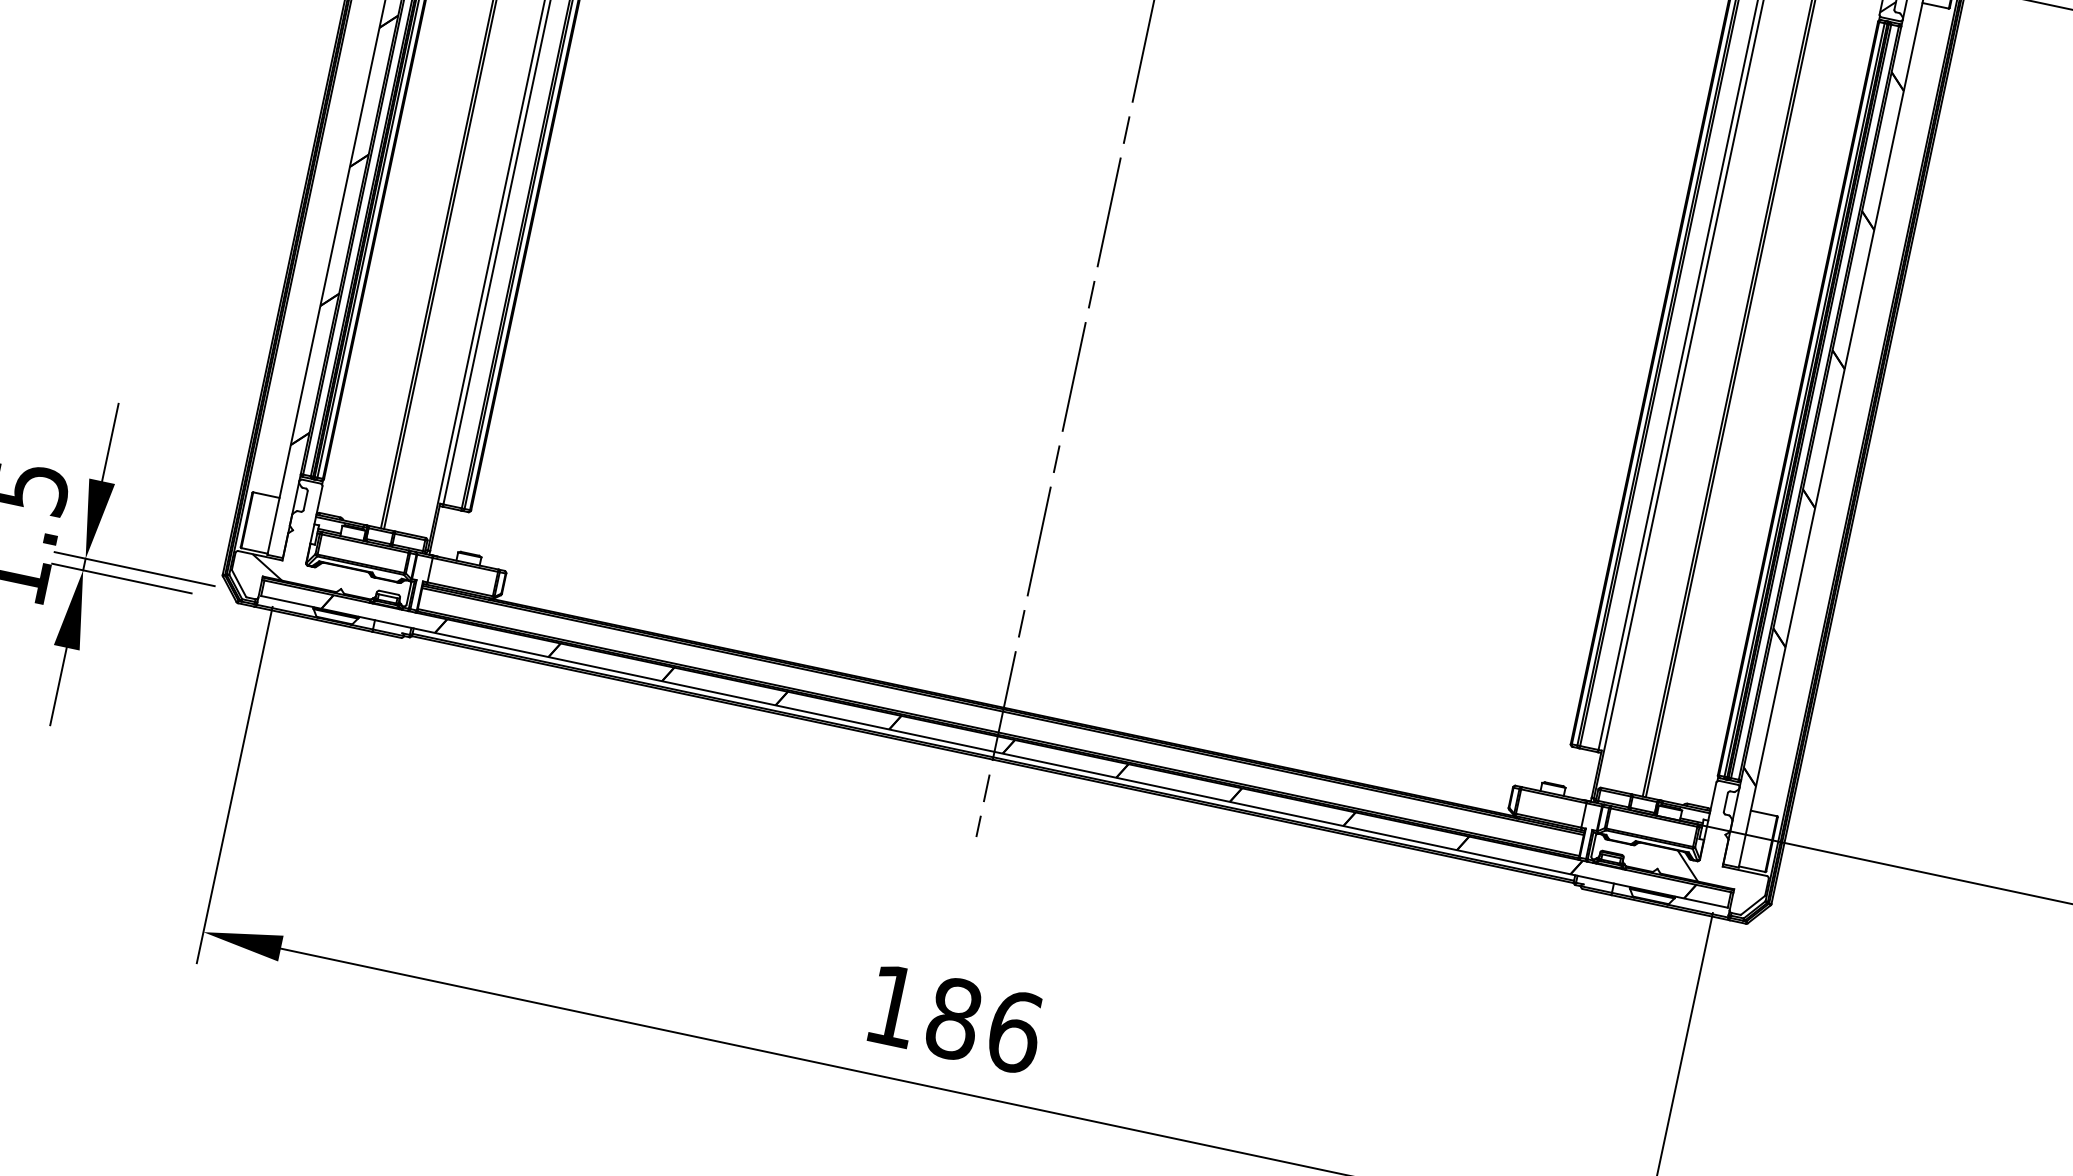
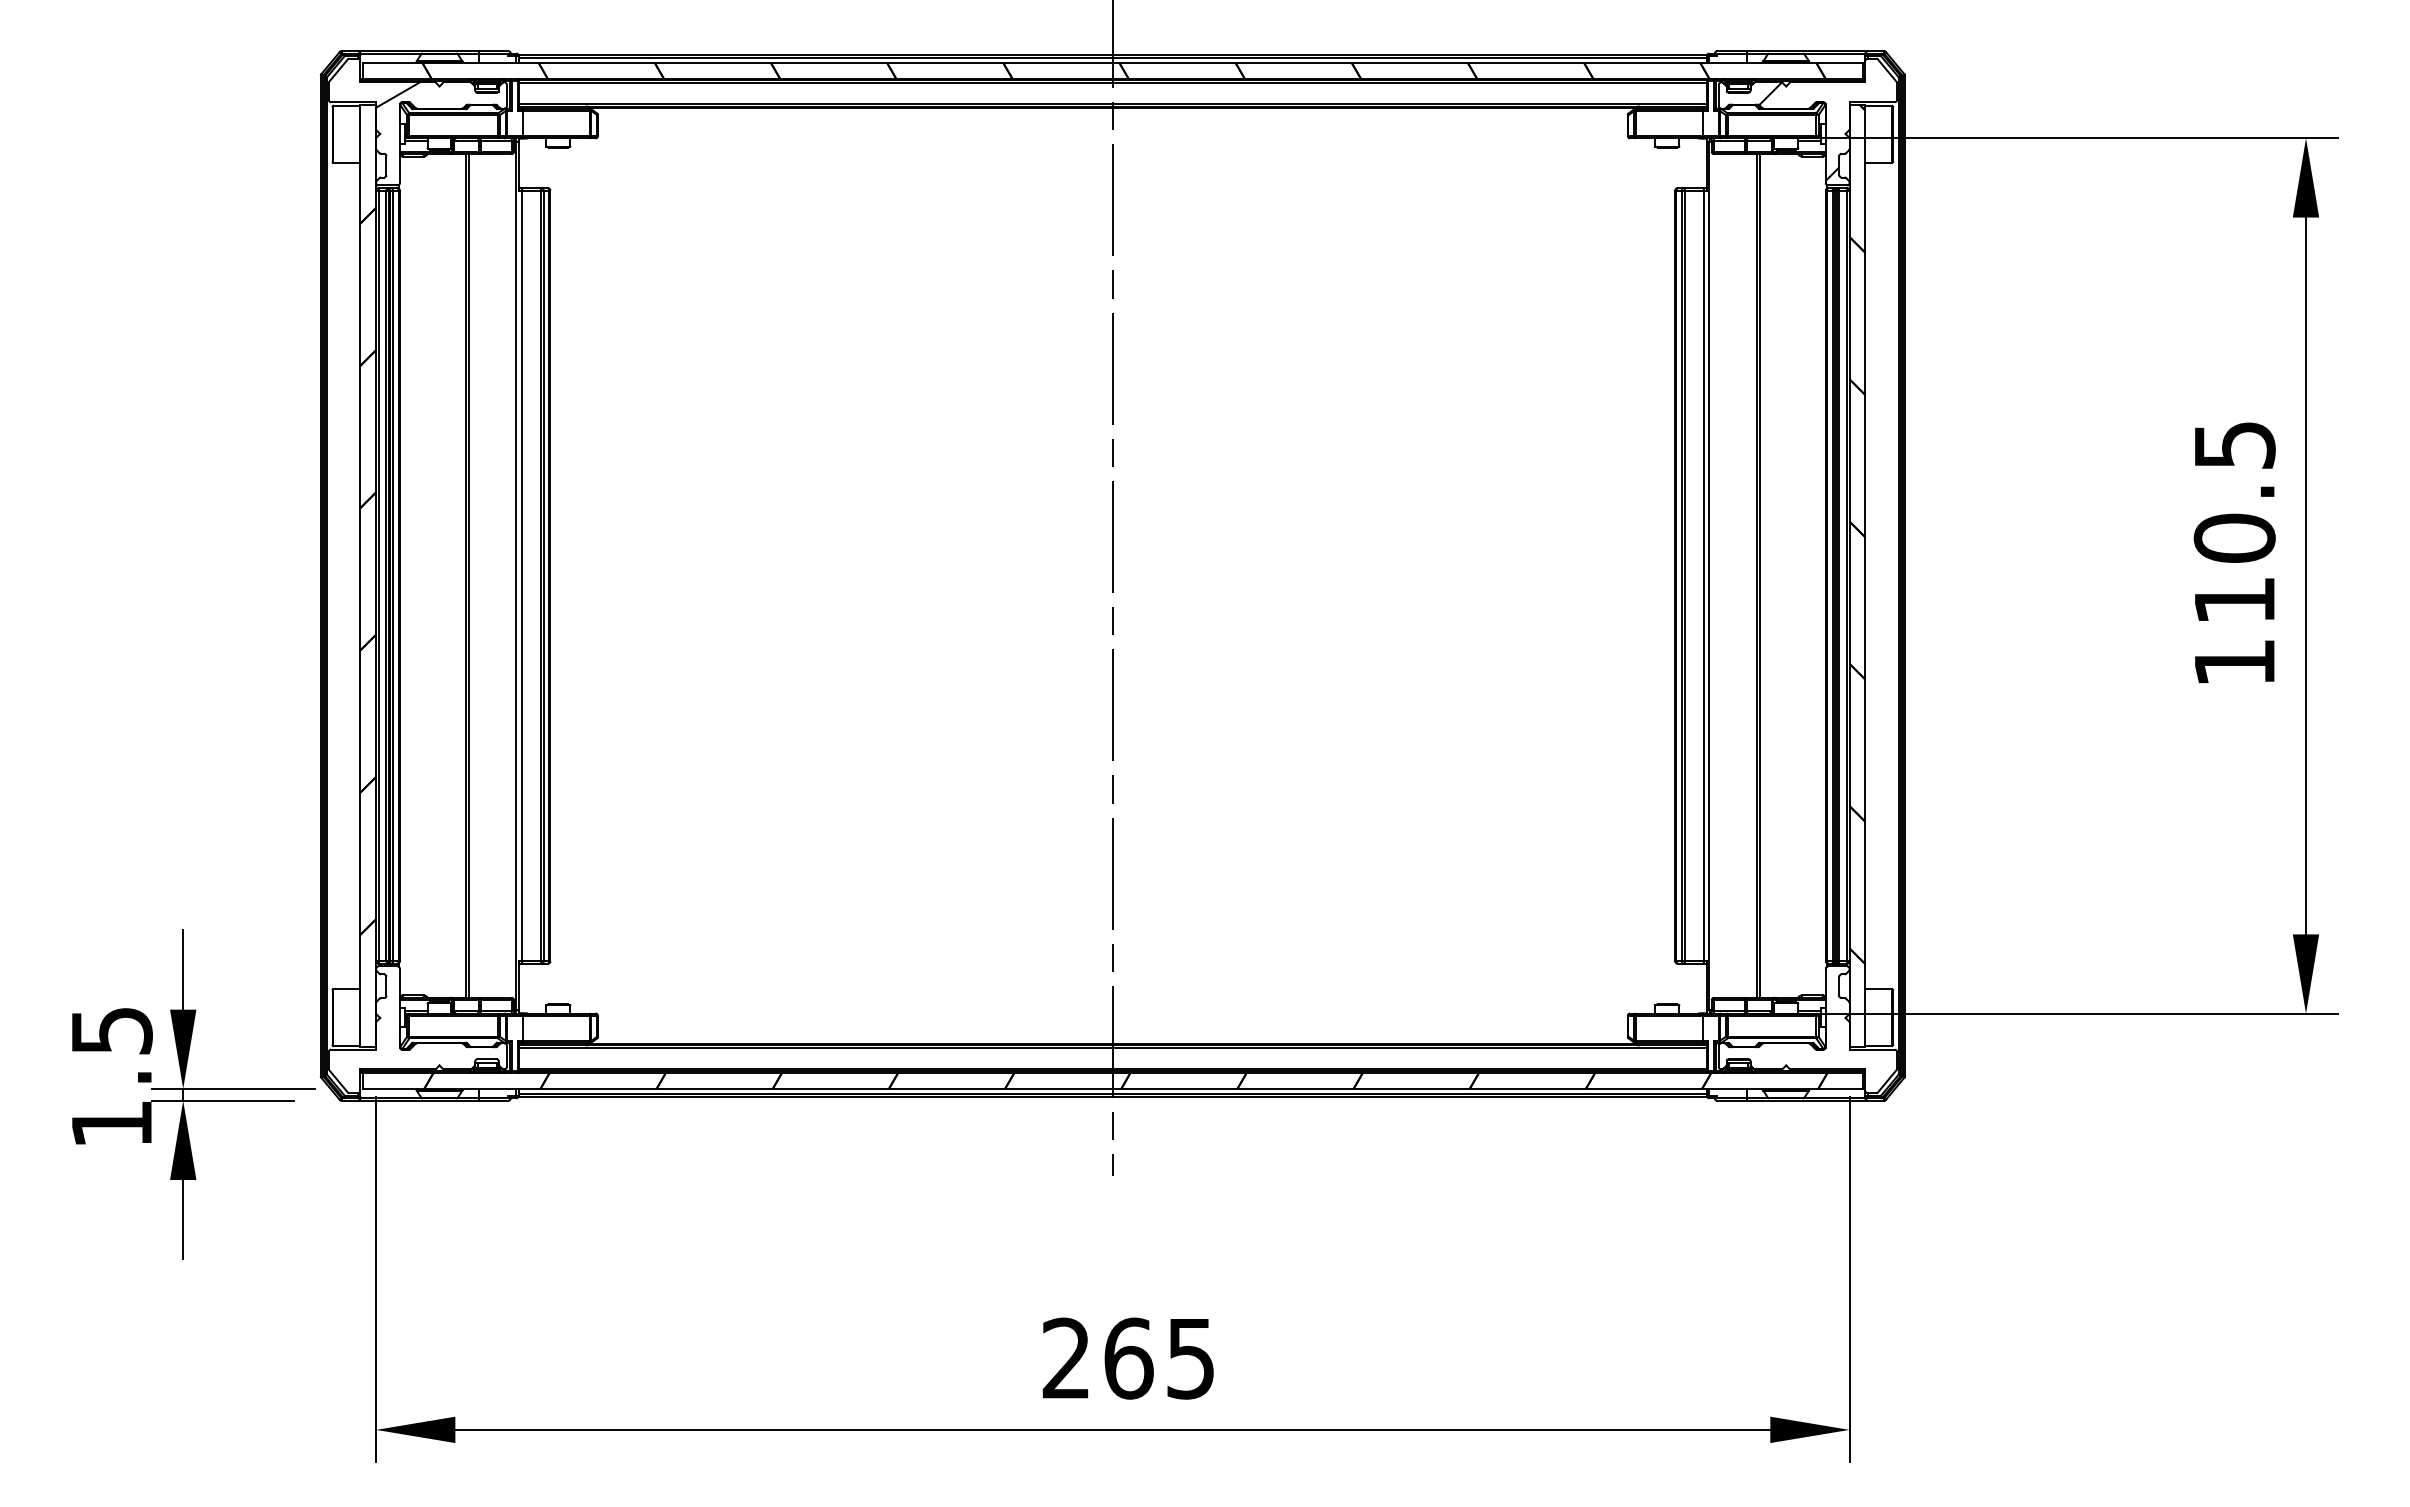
hatch: (267, 567) -> (362, 1059), removed
hatch: (1688, 866) -> (1815, 1056), removed
text: (954, 1018) -> (1129, 1358), 186 -> 265

